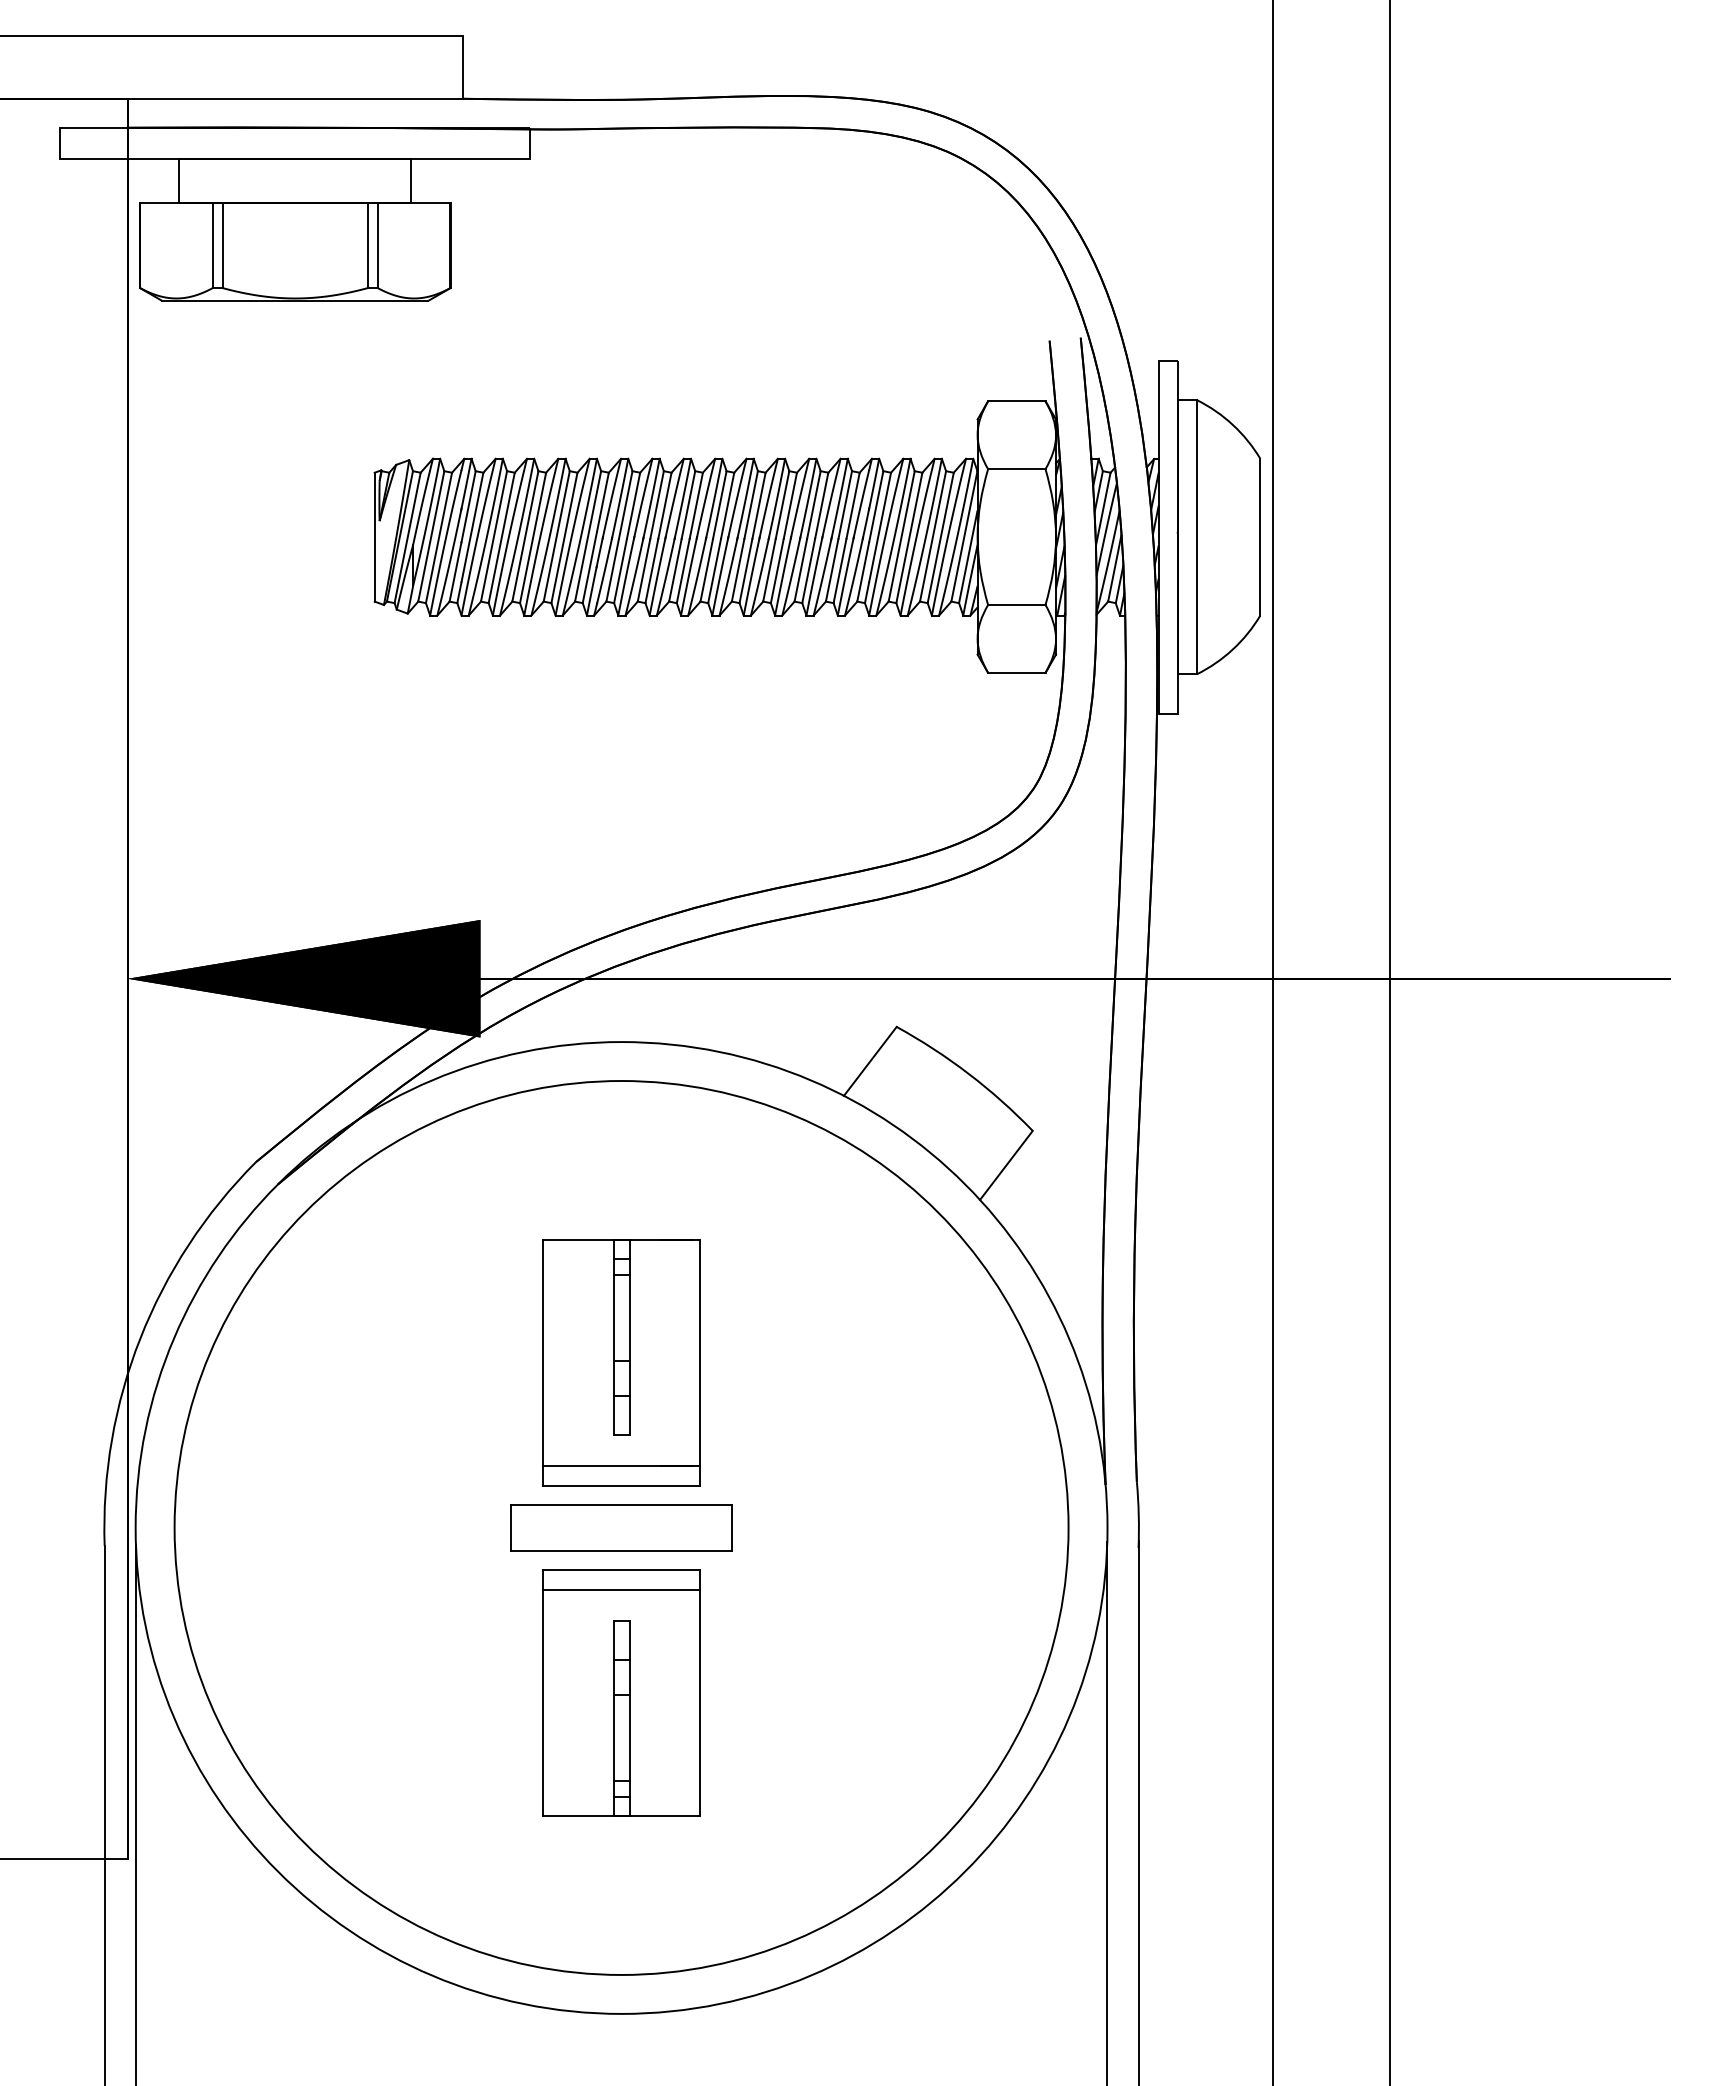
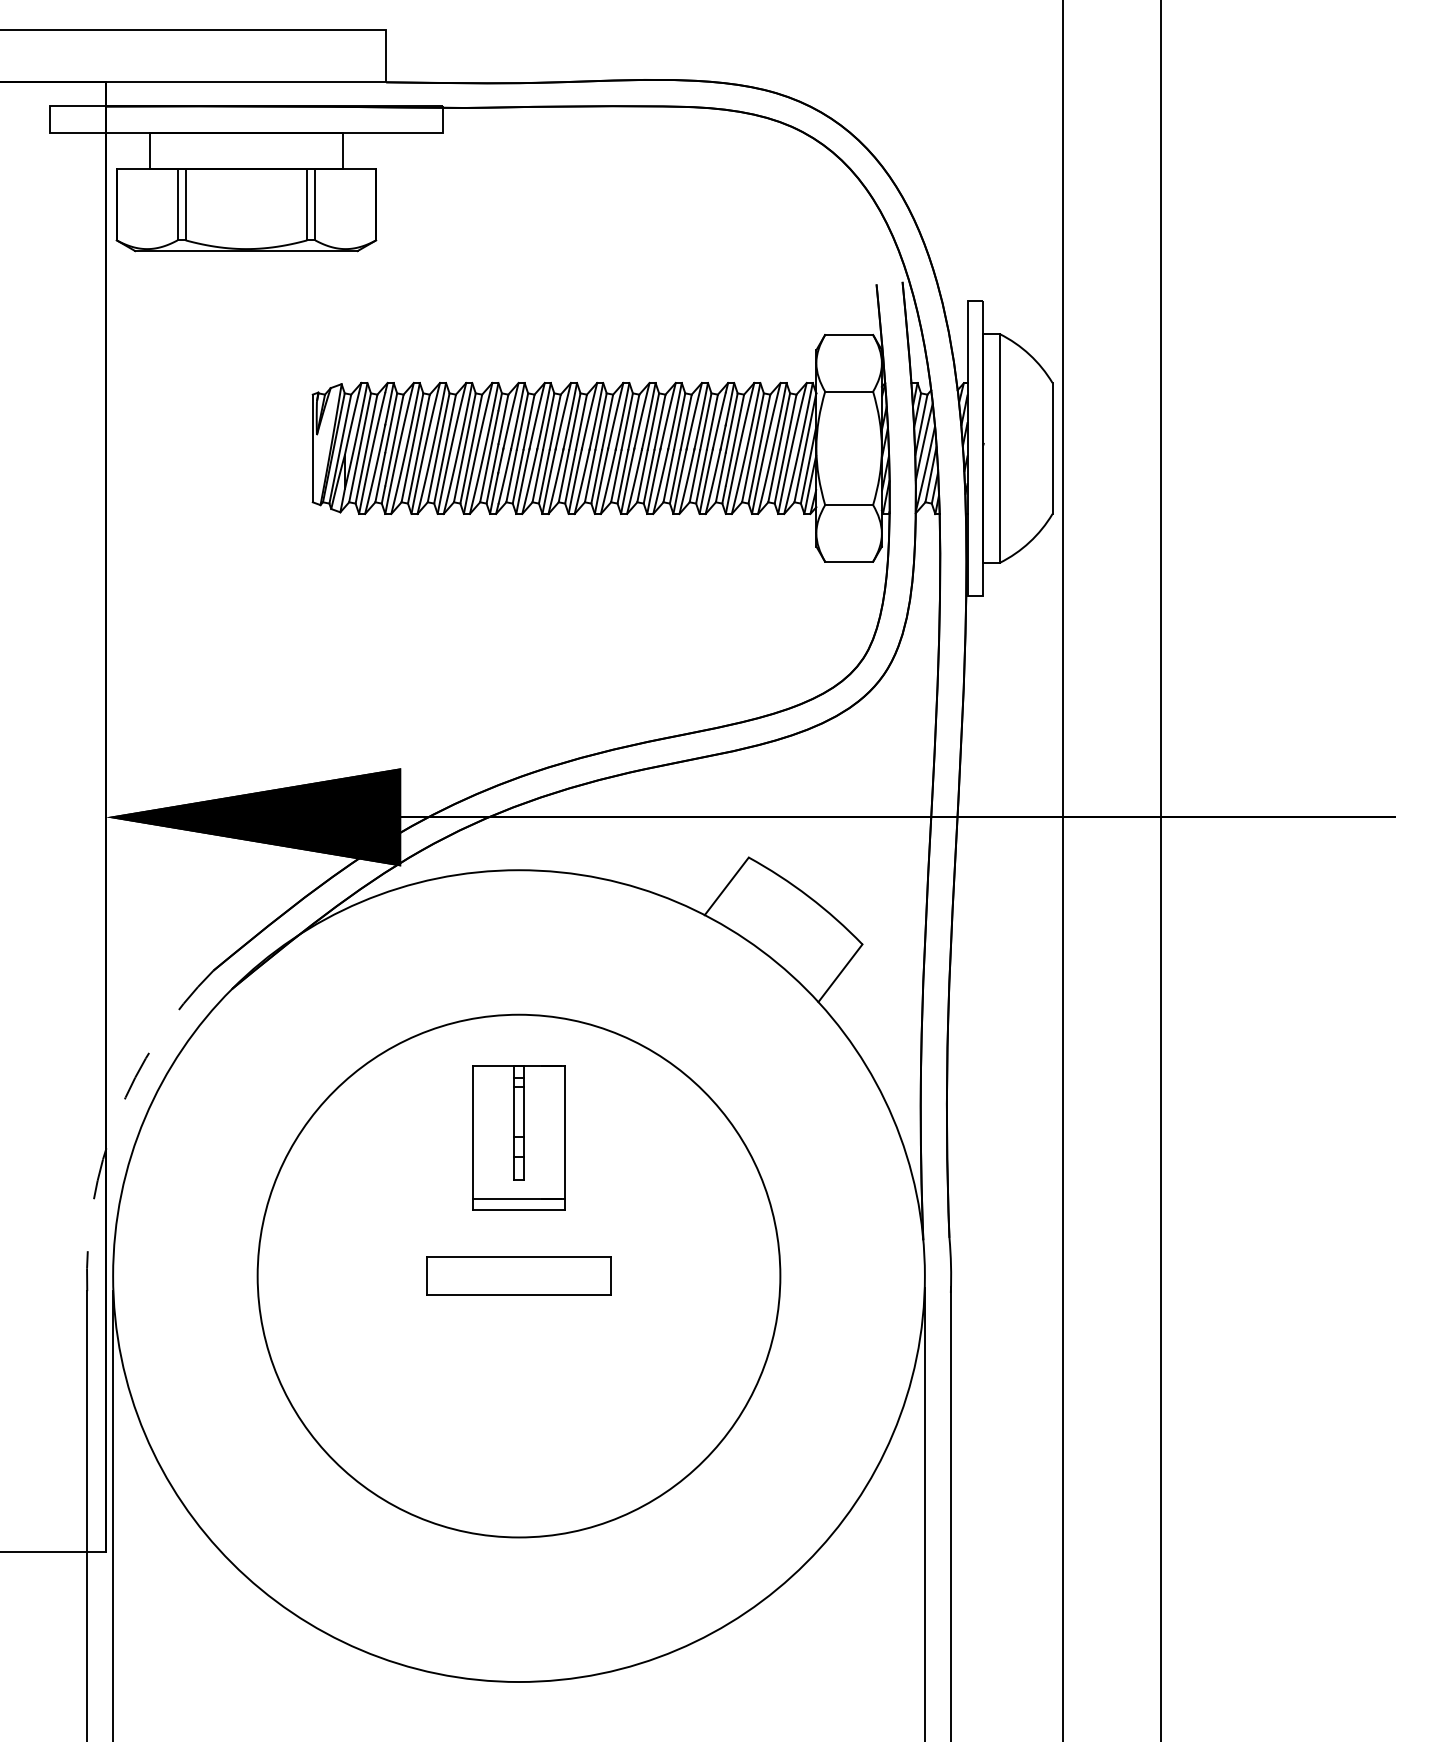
arc: (140, 1338) -> (117, 1117), solid -> dashed
part: (621, 1362) -> (518, 1137), size x0.7
circle: (621, 1527) -> (518, 1275), size x0.7
part: (621, 1692) -> (518, 1413), removed

